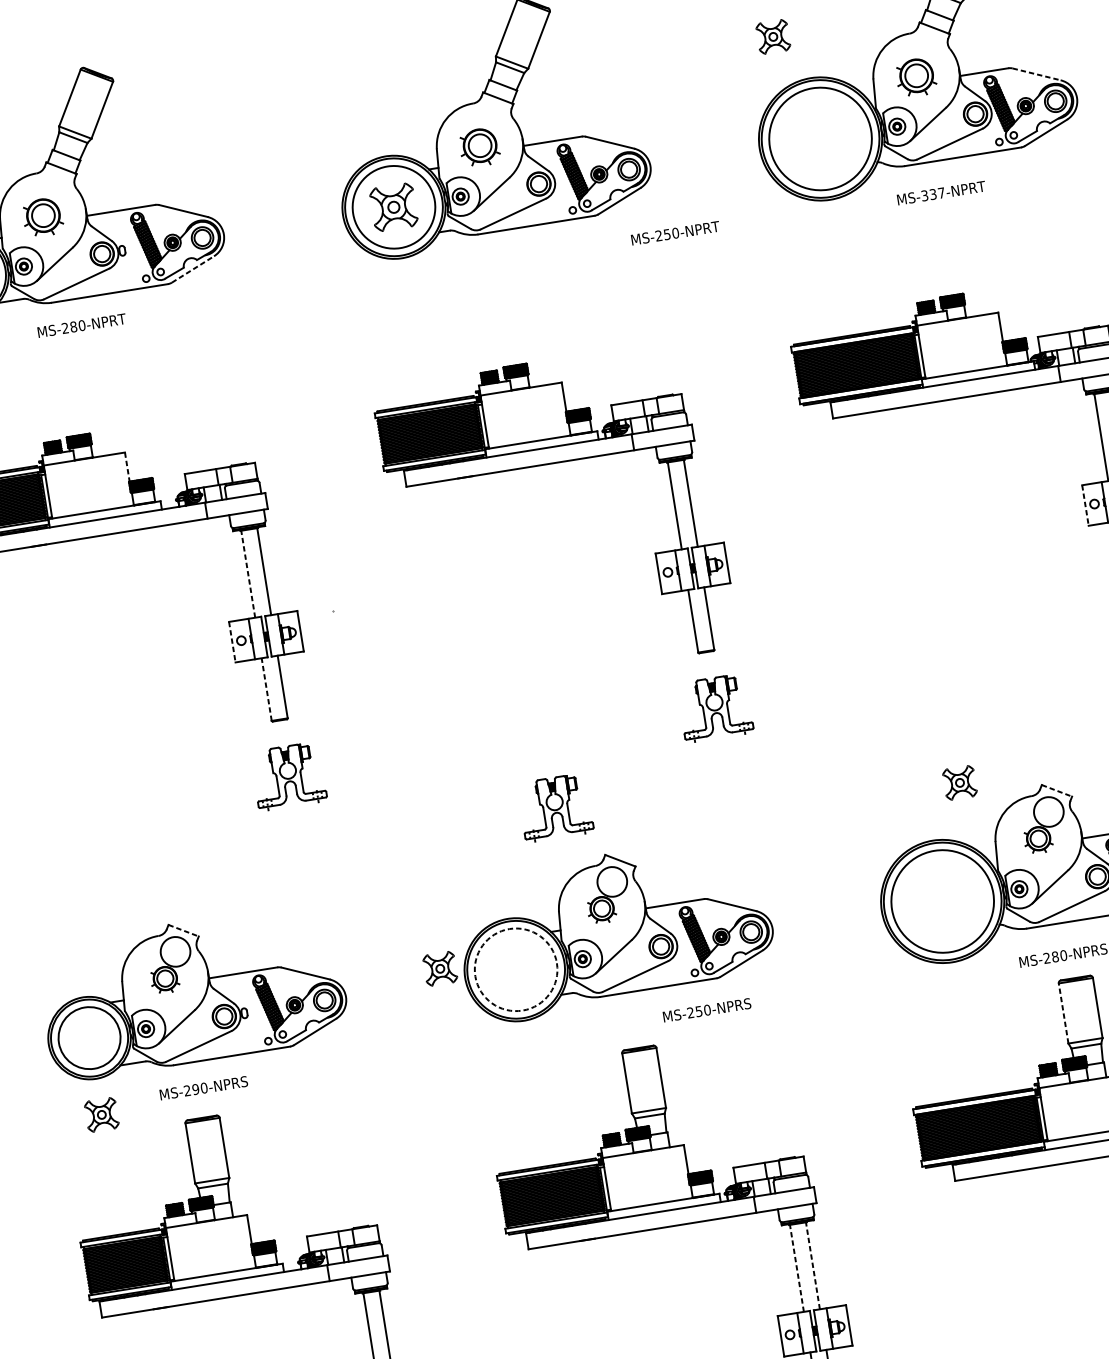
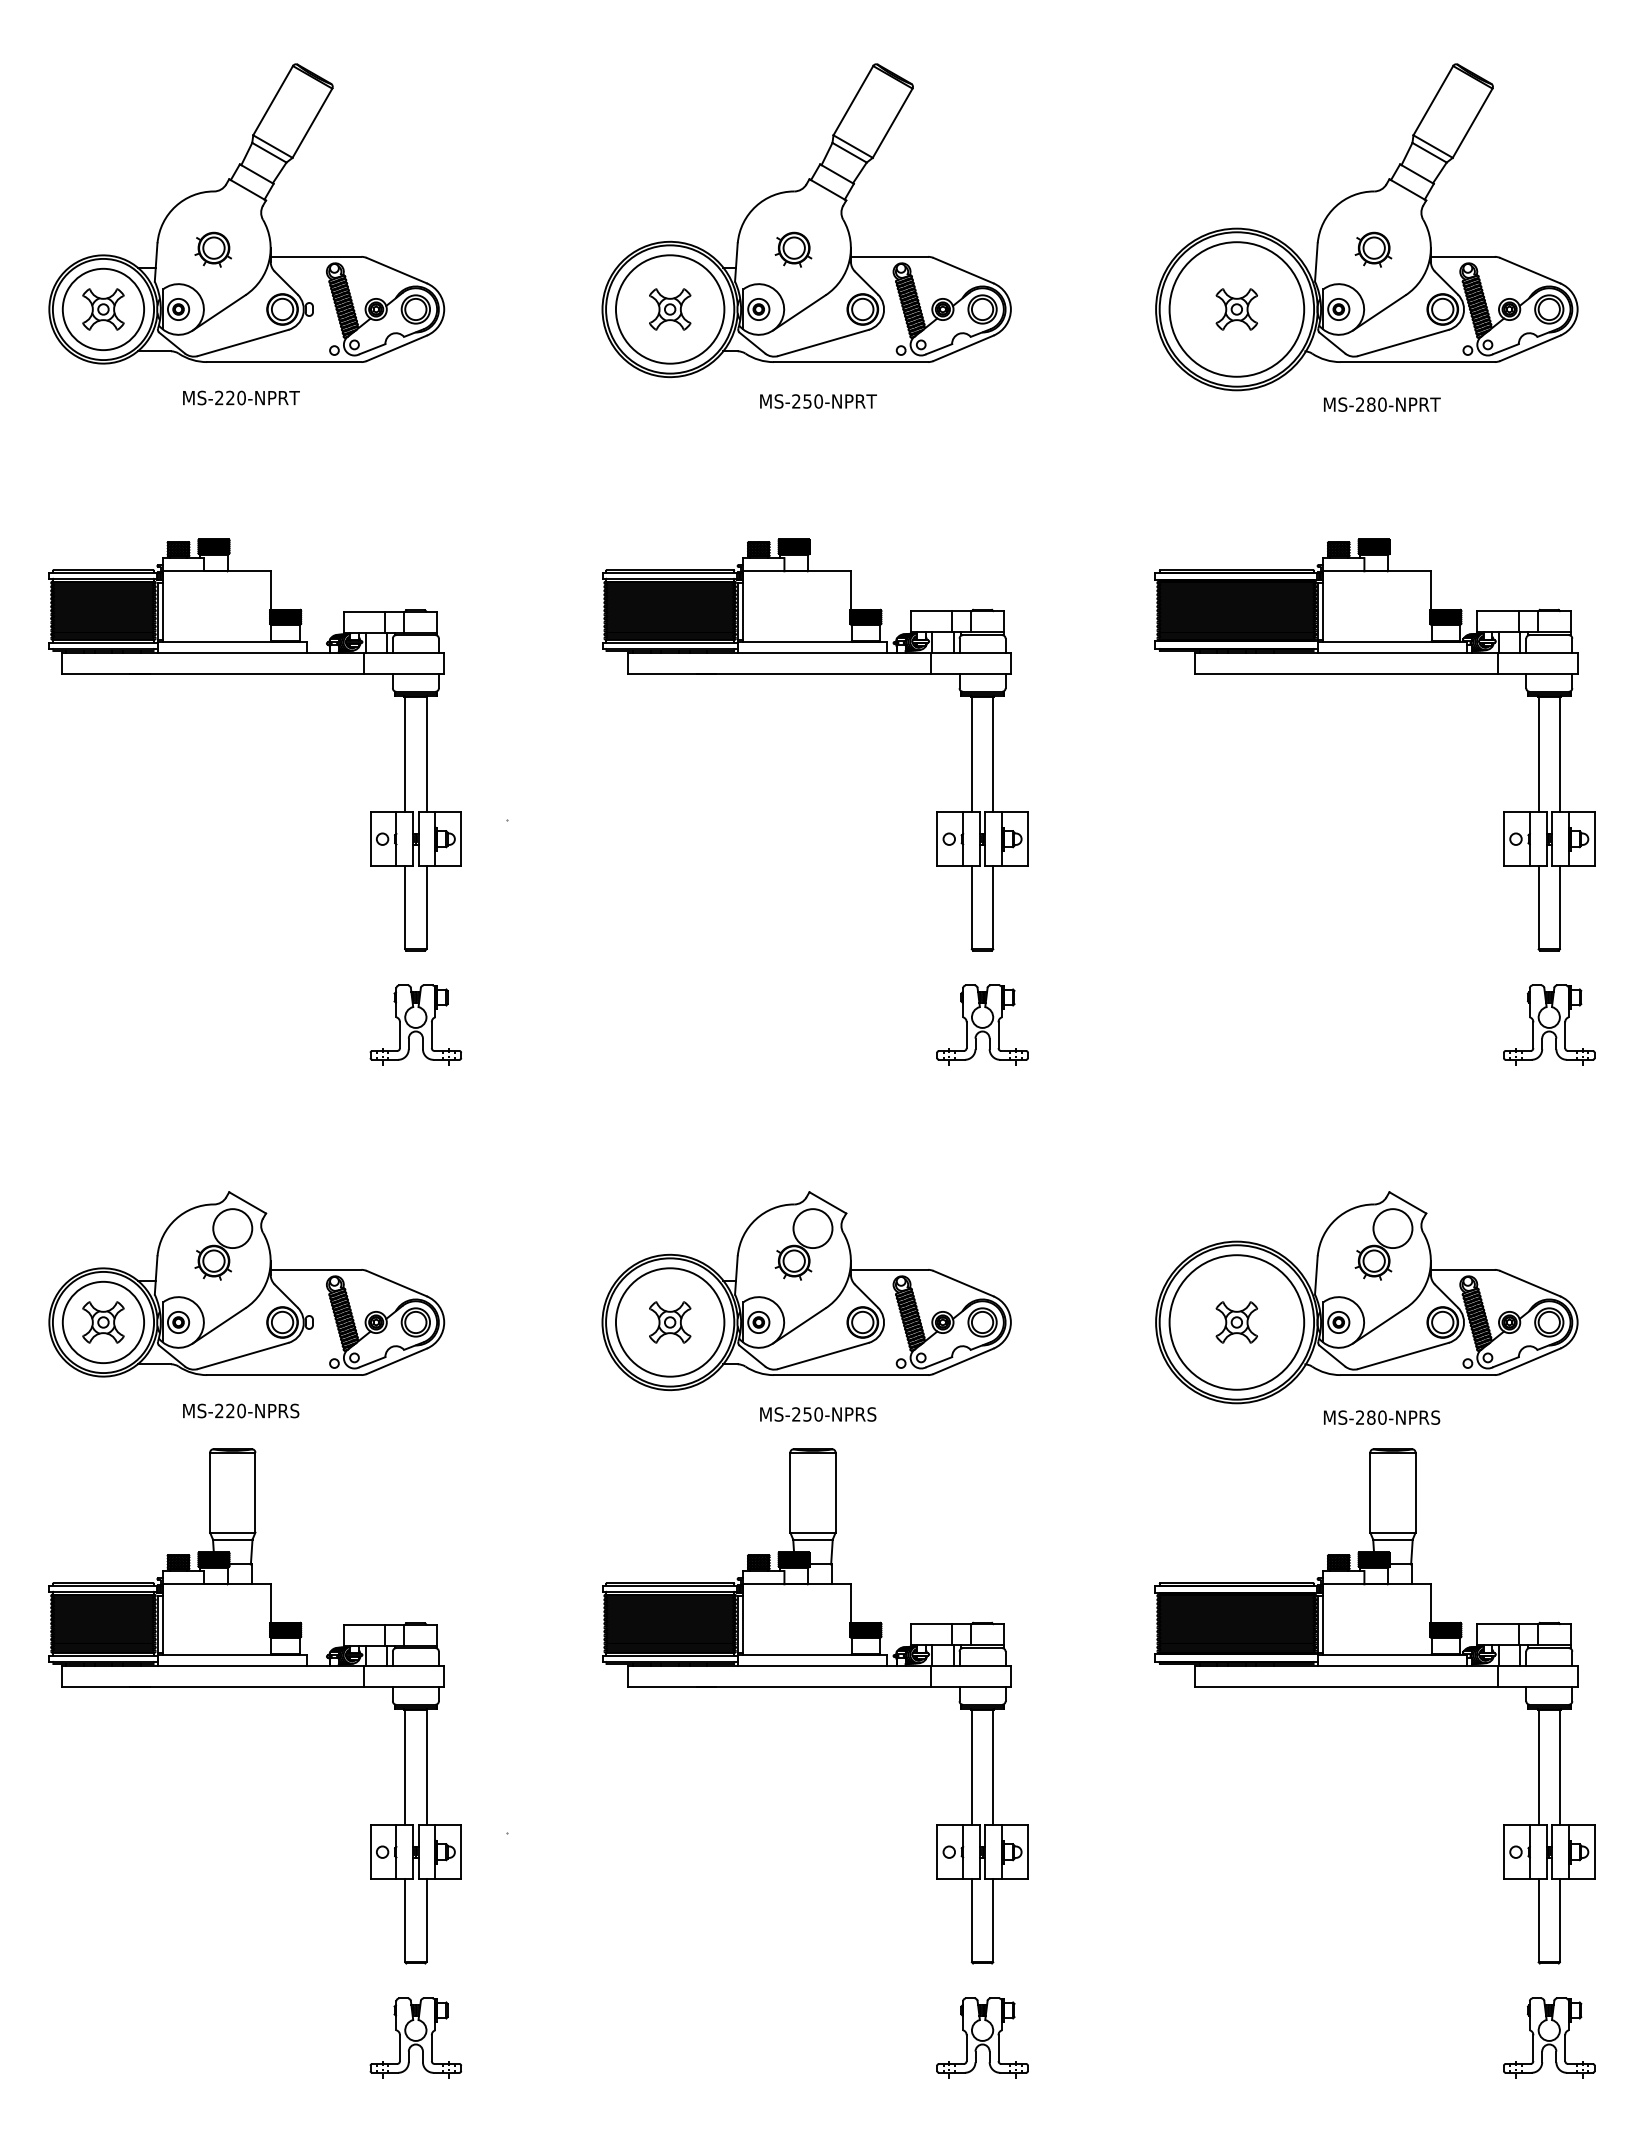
part: (773, 36) -> (1236, 309), moved
line: (1036, 74) -> (1530, 270), dashed -> solid
part: (916, 77) -> (1373, 249), size x0.71
part: (479, 147) -> (793, 249), size x0.71
text: (933, 194) -> (1371, 404), MS-337-NPRT -> MS-280-NPRT
part: (394, 207) -> (670, 309), size x0.71
part: (42, 217) -> (212, 249), size x0.71
text: (675, 233) -> (818, 401), moved
line: (192, 269) -> (396, 348), dashed -> solid
text: (73, 326) -> (230, 397), MS-280-NPRT -> MS-220-NPRT
line: (127, 467) -> (270, 591), dashed -> solid
line: (1085, 505) -> (1503, 839), dashed -> solid
line: (248, 574) -> (405, 754), dashed -> solid
line: (232, 642) -> (370, 839), dashed -> solid
line: (266, 689) -> (405, 907), dashed -> solid
part: (959, 782) -> (1236, 1322), moved
line: (1057, 791) -> (1408, 1203), dashed -> solid
part: (555, 807) -> (754, 1120), removed
line: (184, 931) -> (248, 1203), dashed -> solid
part: (440, 968) -> (670, 1322), moved
circle: (515, 969) -> (669, 1322), dashed -> solid
text: (707, 1010) -> (818, 1414), moved
line: (1063, 1013) -> (1370, 1492), dashed -> solid
text: (195, 1089) -> (230, 1410), MS-290-NPRS -> MS-220-NPRS
part: (101, 1114) -> (103, 1322), moved
line: (813, 1265) -> (993, 1767), dashed -> solid
line: (796, 1268) -> (971, 1767), dashed -> solid

